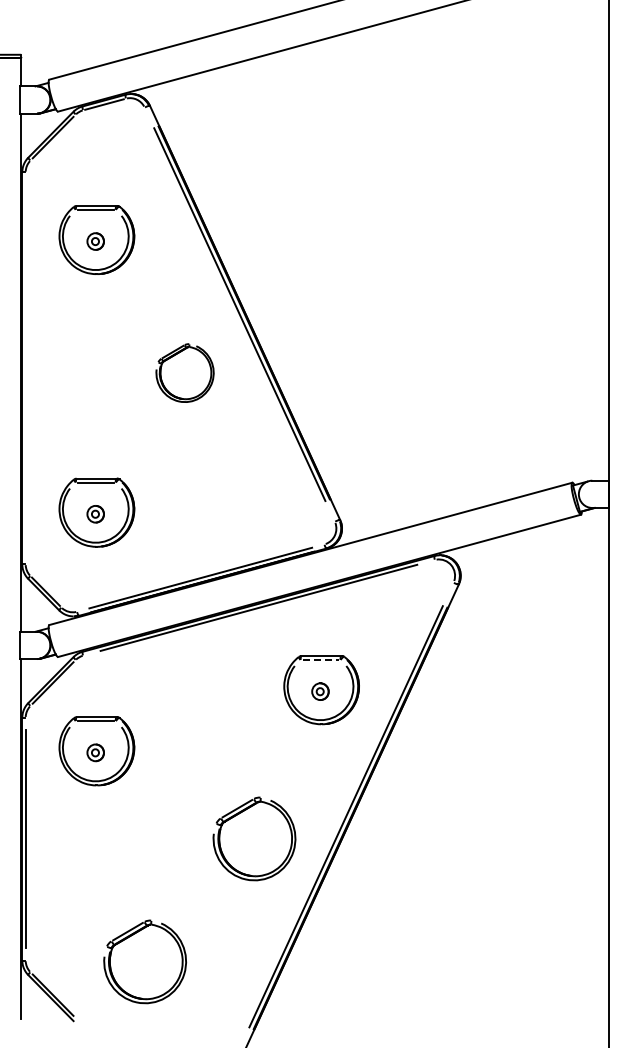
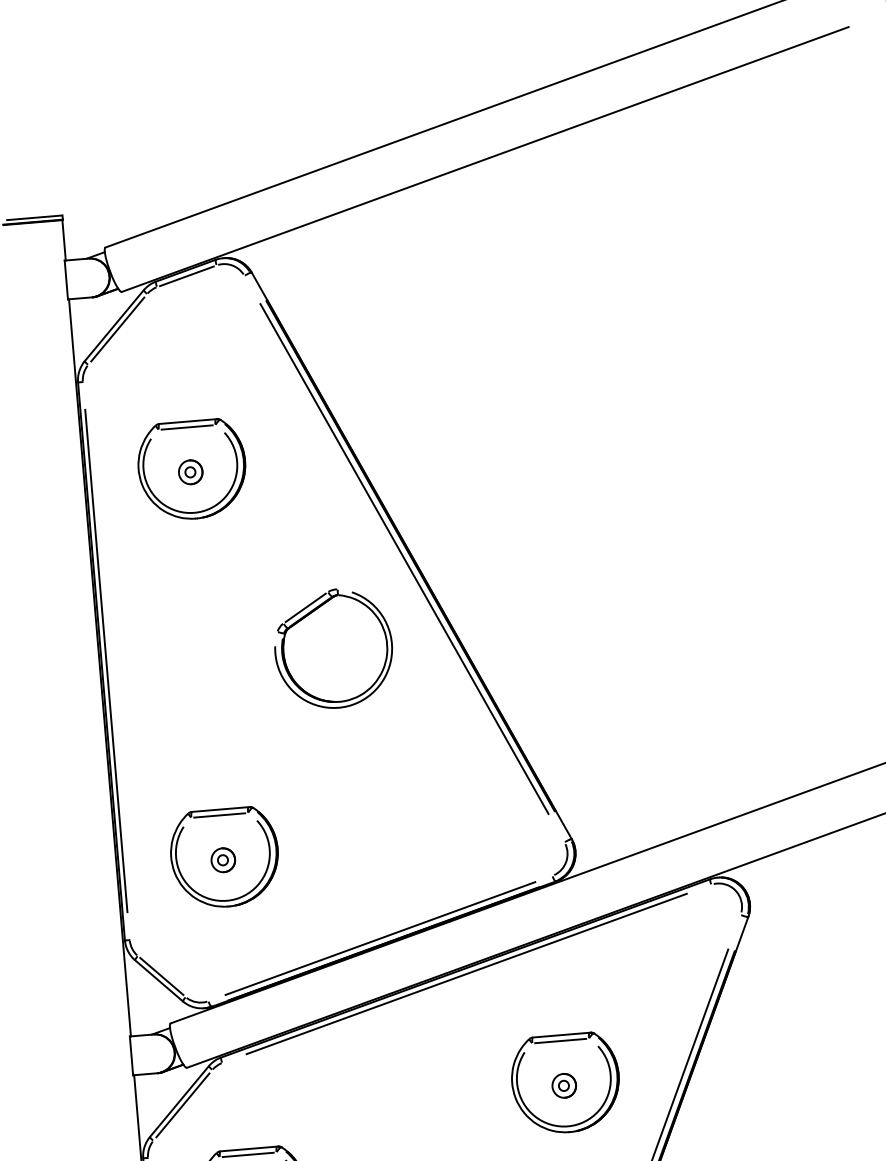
line: (25, 367) -> (105, 659), added
part: (184, 372) -> (332, 647), size x1.43
line: (320, 660) -> (560, 1041), dashed -> solid

